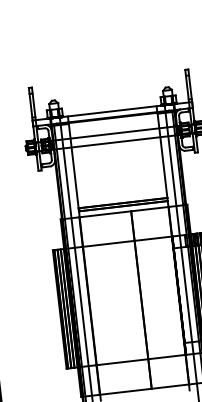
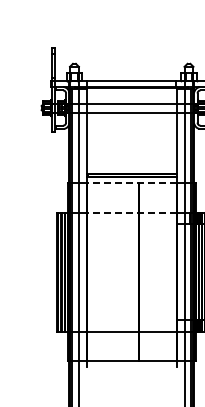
line: (123, 211) -> (131, 182), solid -> dashed
line: (127, 241) -> (131, 212), solid -> dashed

